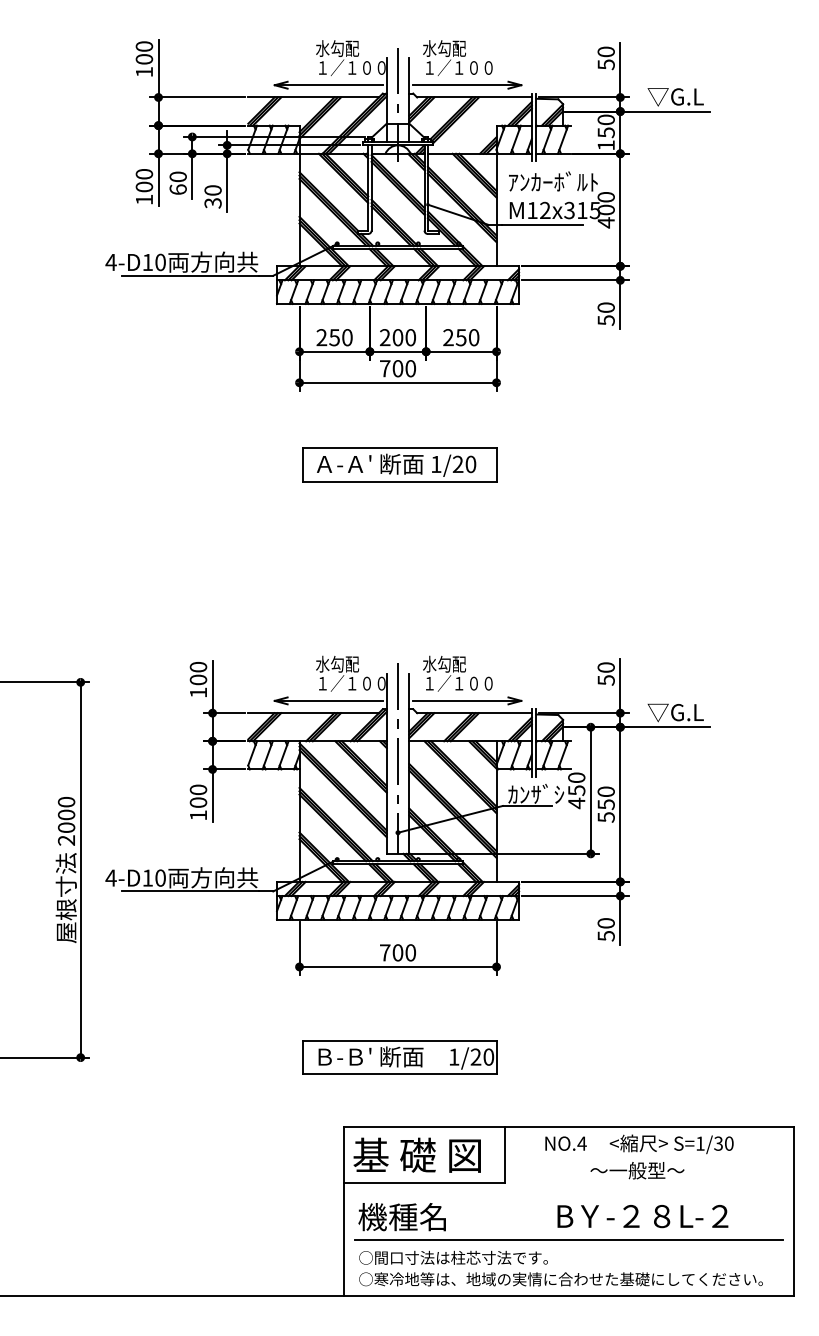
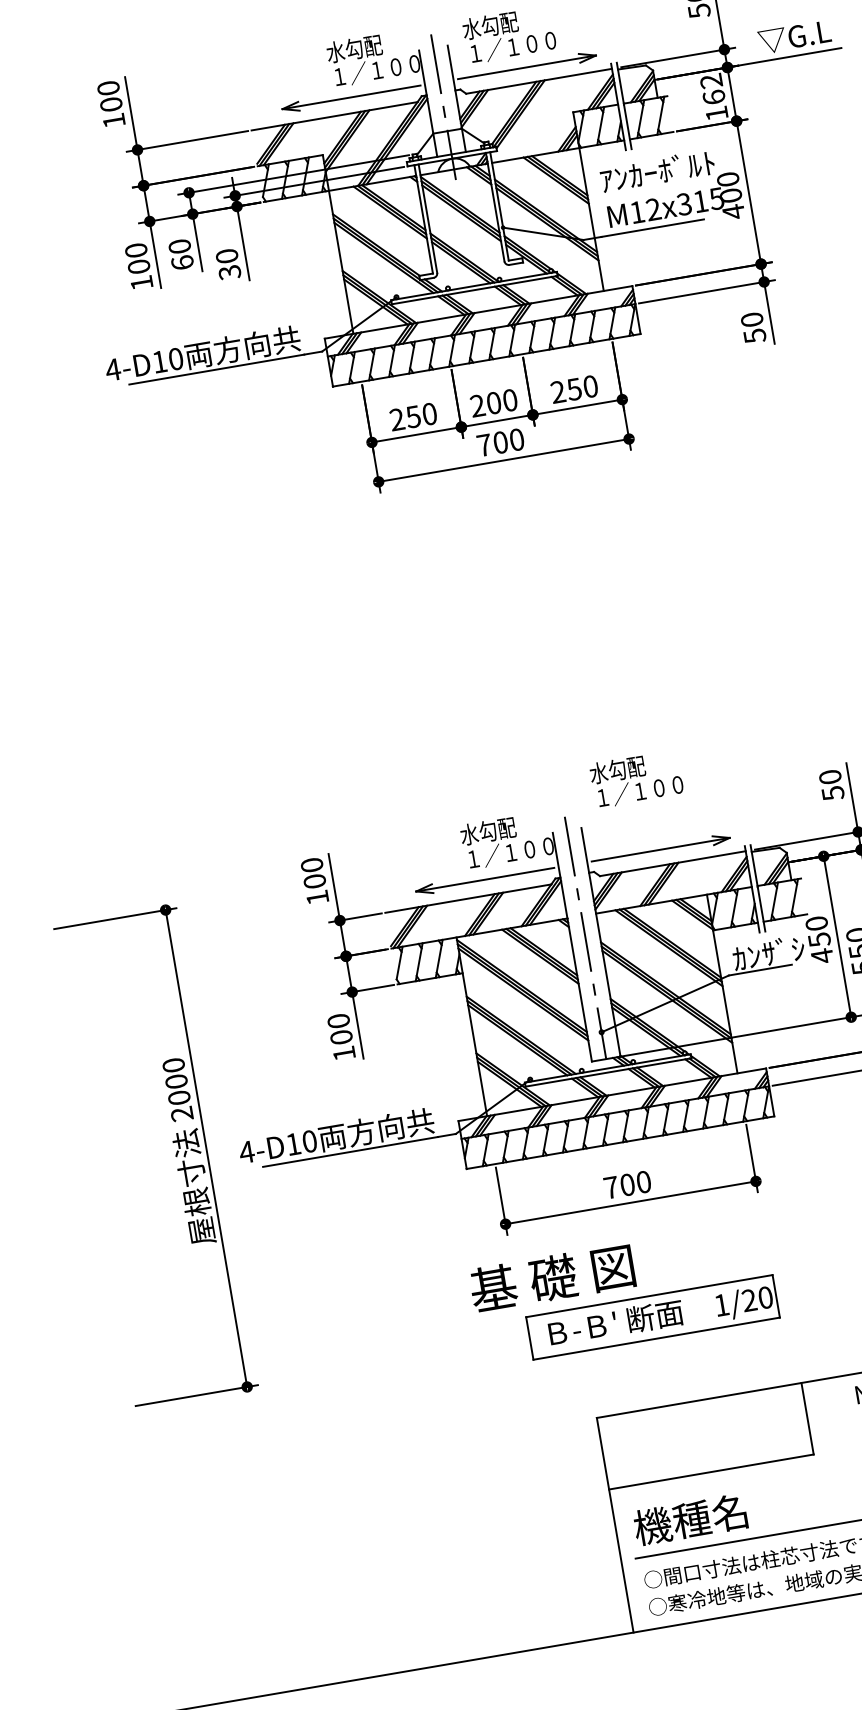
text: (605, 126) -> (711, 89), 150 -> 162
part: (399, 464) -> (523, 563), removed
text: (457, 673) -> (636, 778), moved
text: (416, 1154) -> (551, 1277), moved

